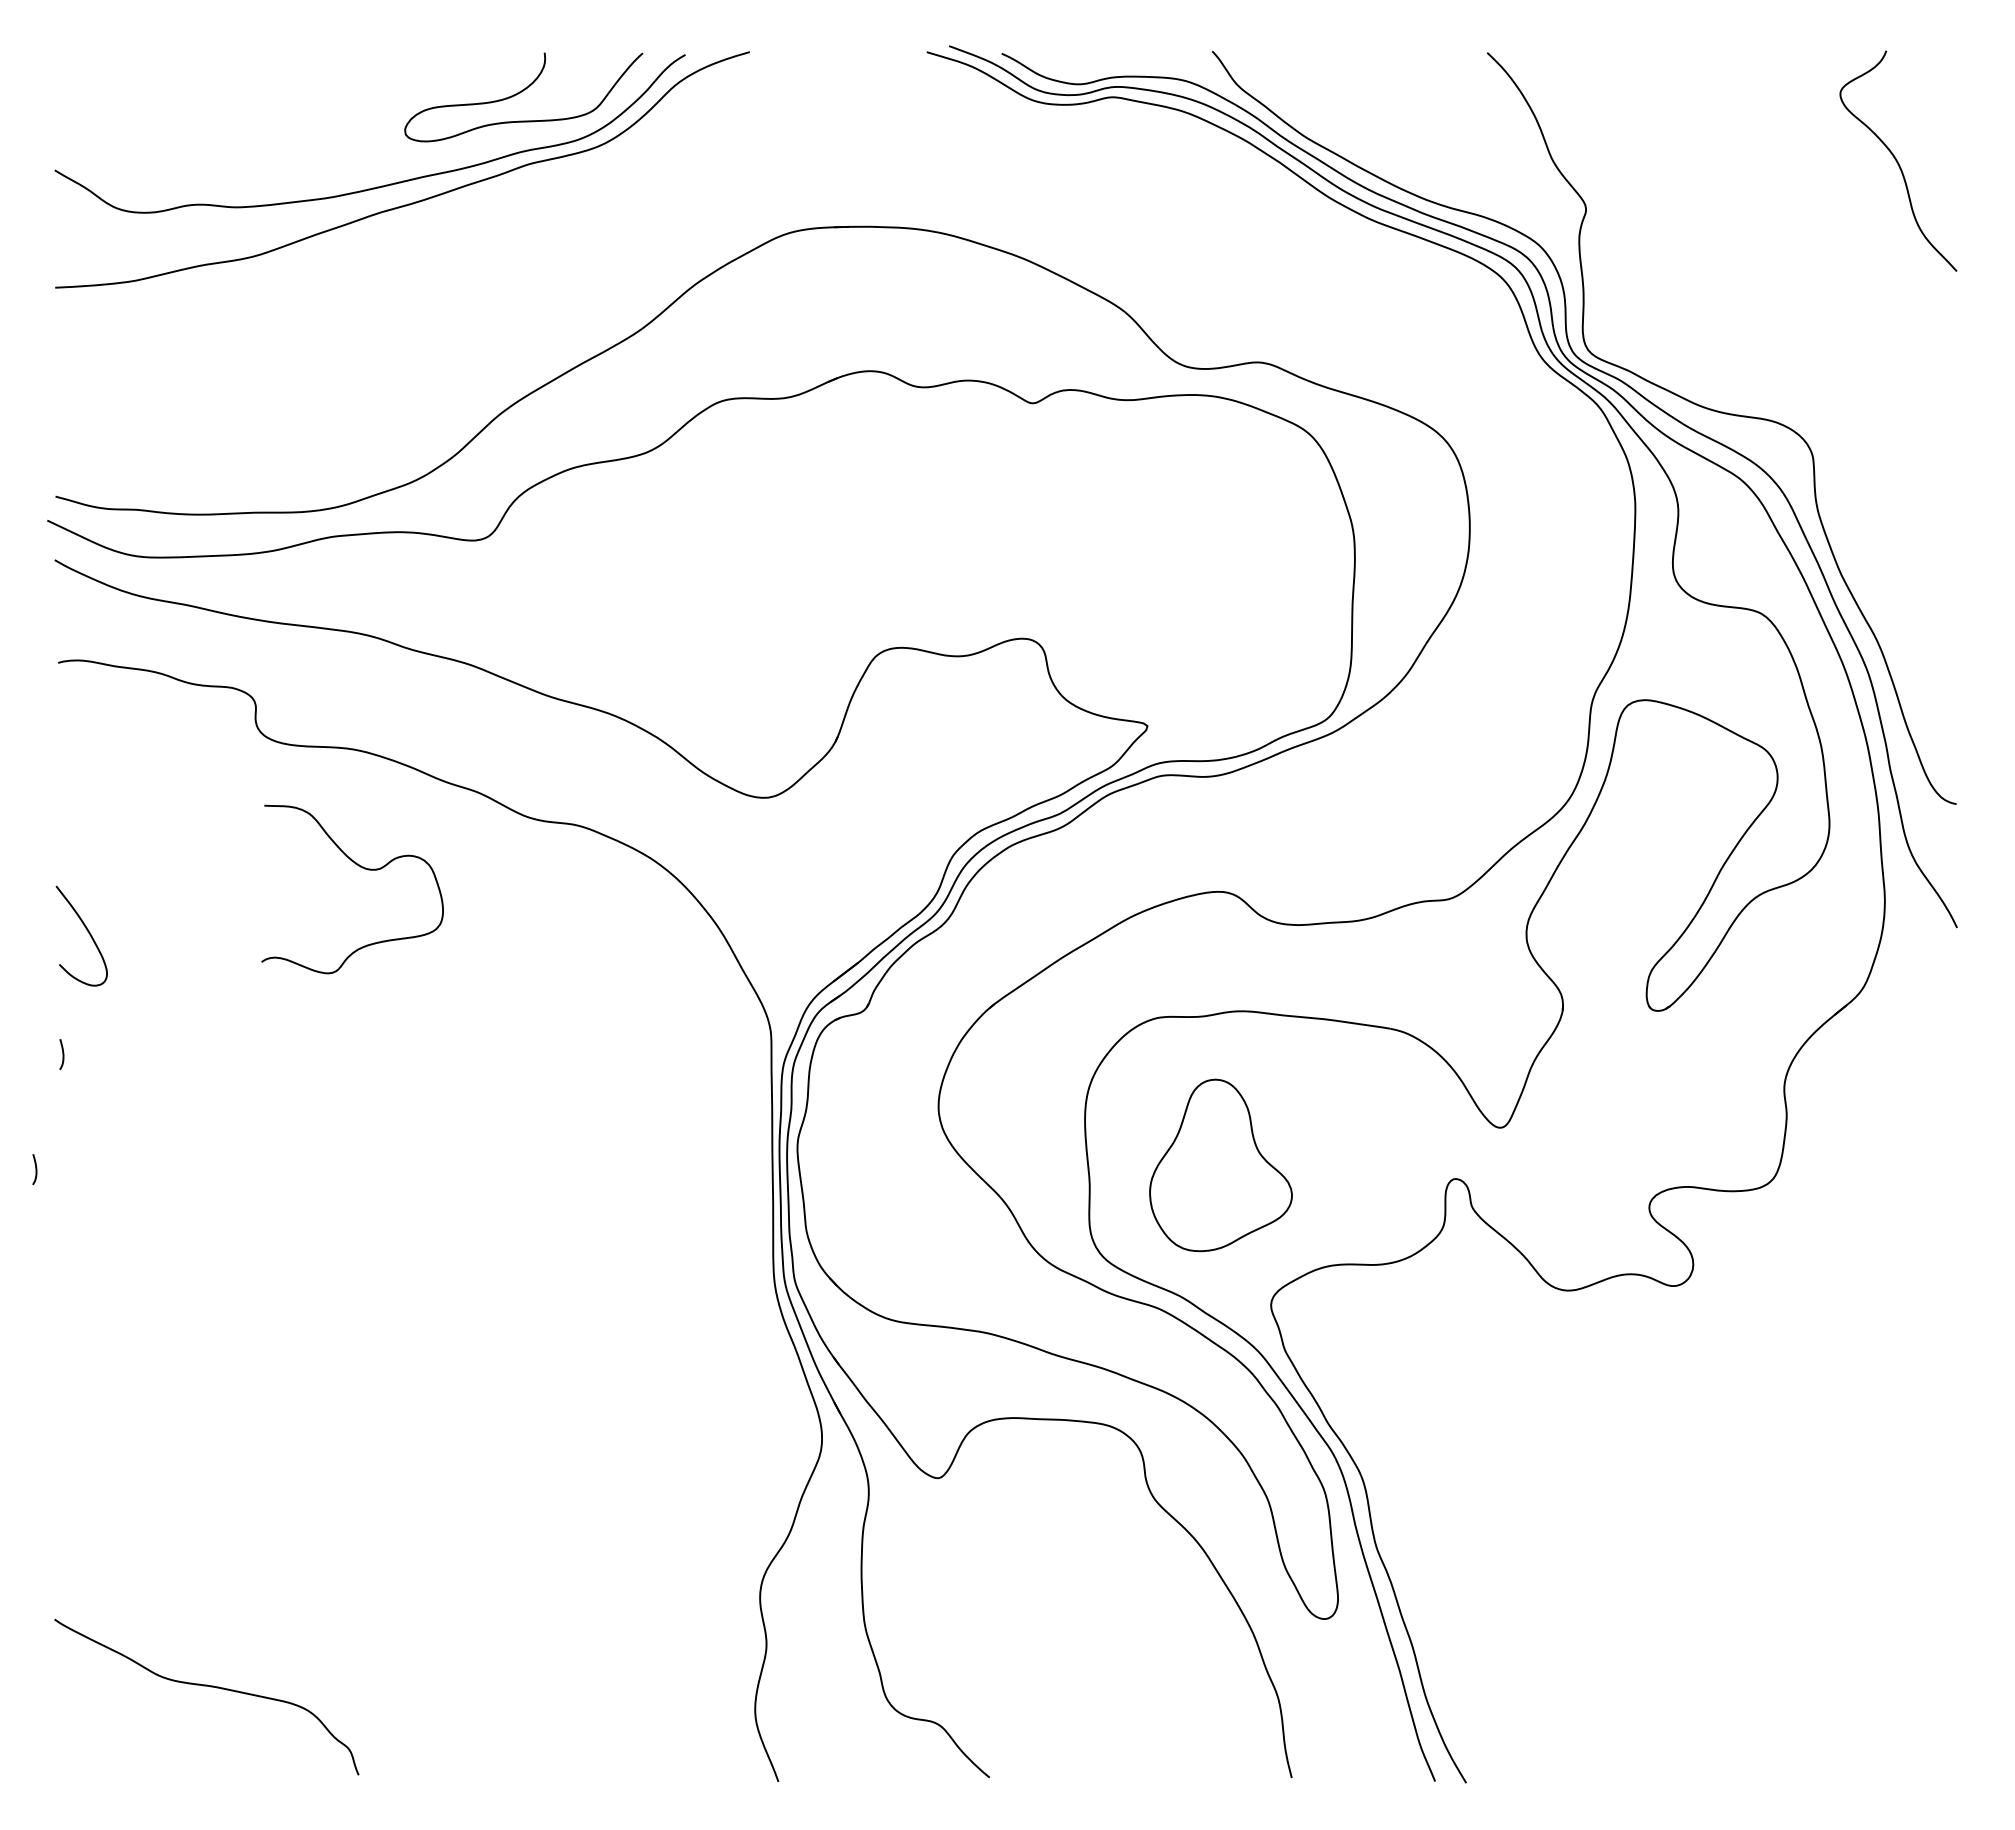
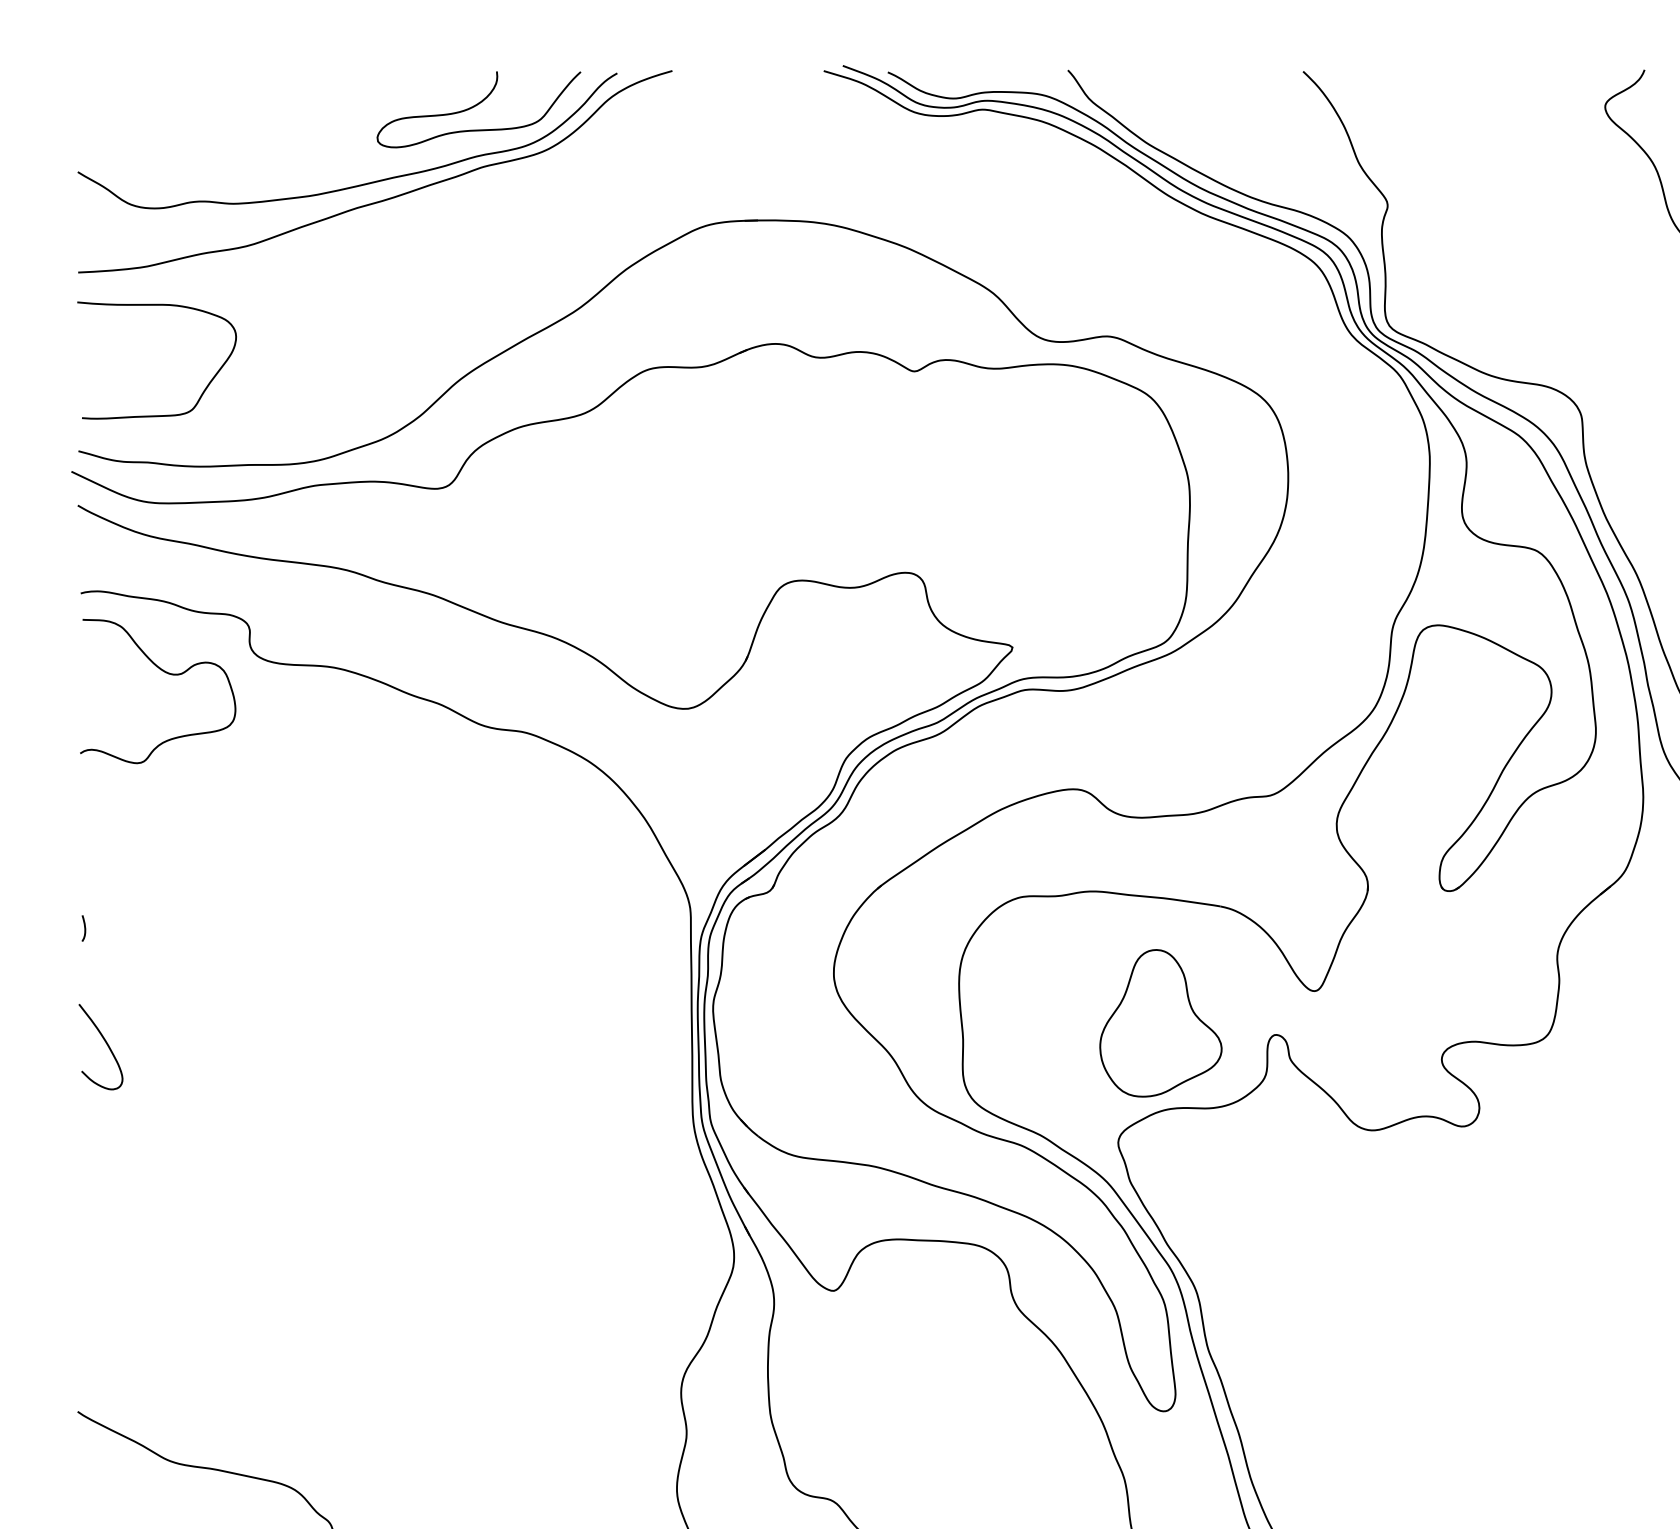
curve: (147, 326) -> (157, 305), added
curve: (362, 868) -> (166, 673), moved
curve: (86, 930) -> (104, 1042), moved
part: (1220, 1165) -> (1160, 1023), moved
curve: (35, 1169) -> (61, 1026), removed

